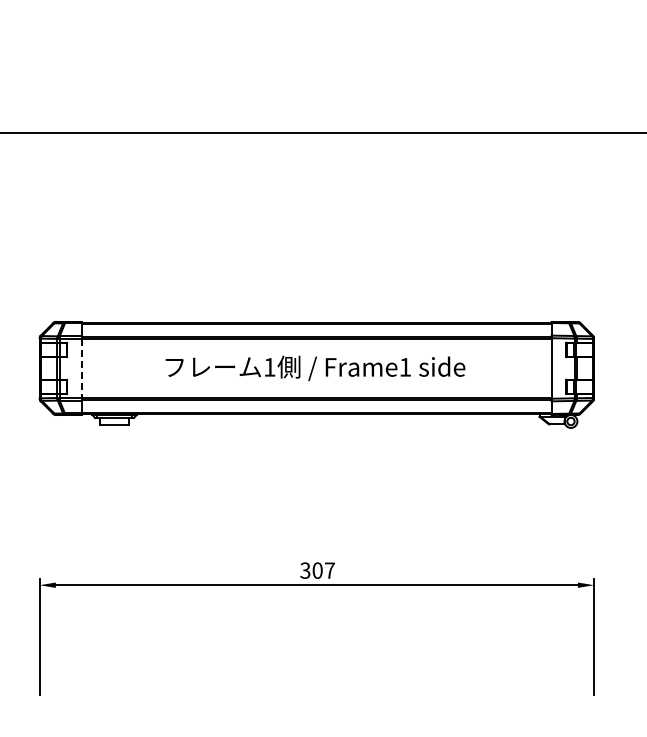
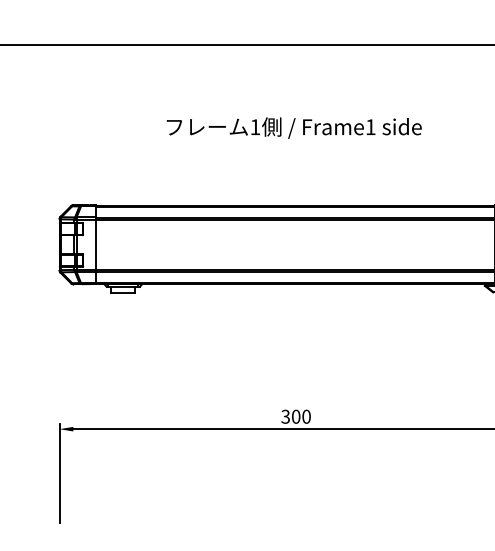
text: (315, 367) -> (294, 127), moved
line: (82, 368) -> (96, 244), dashed -> solid
text: (329, 570) -> (306, 416), 307 -> 300

